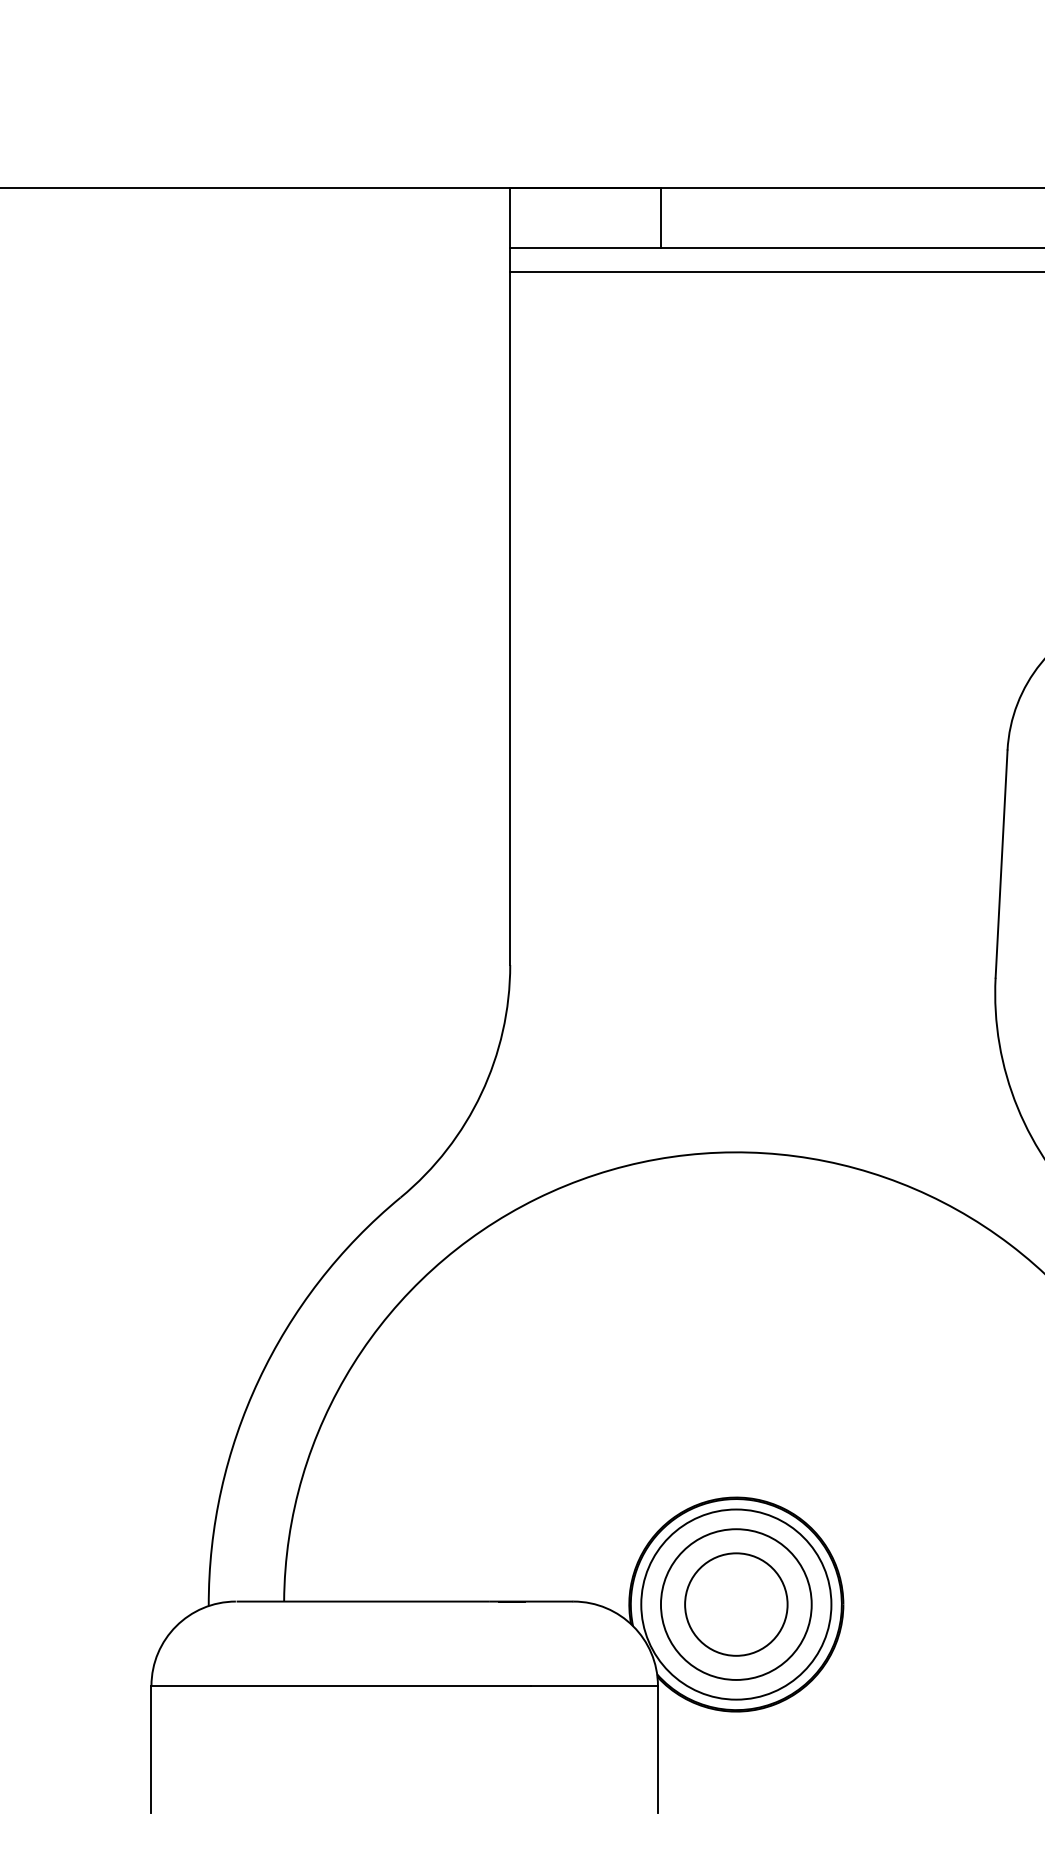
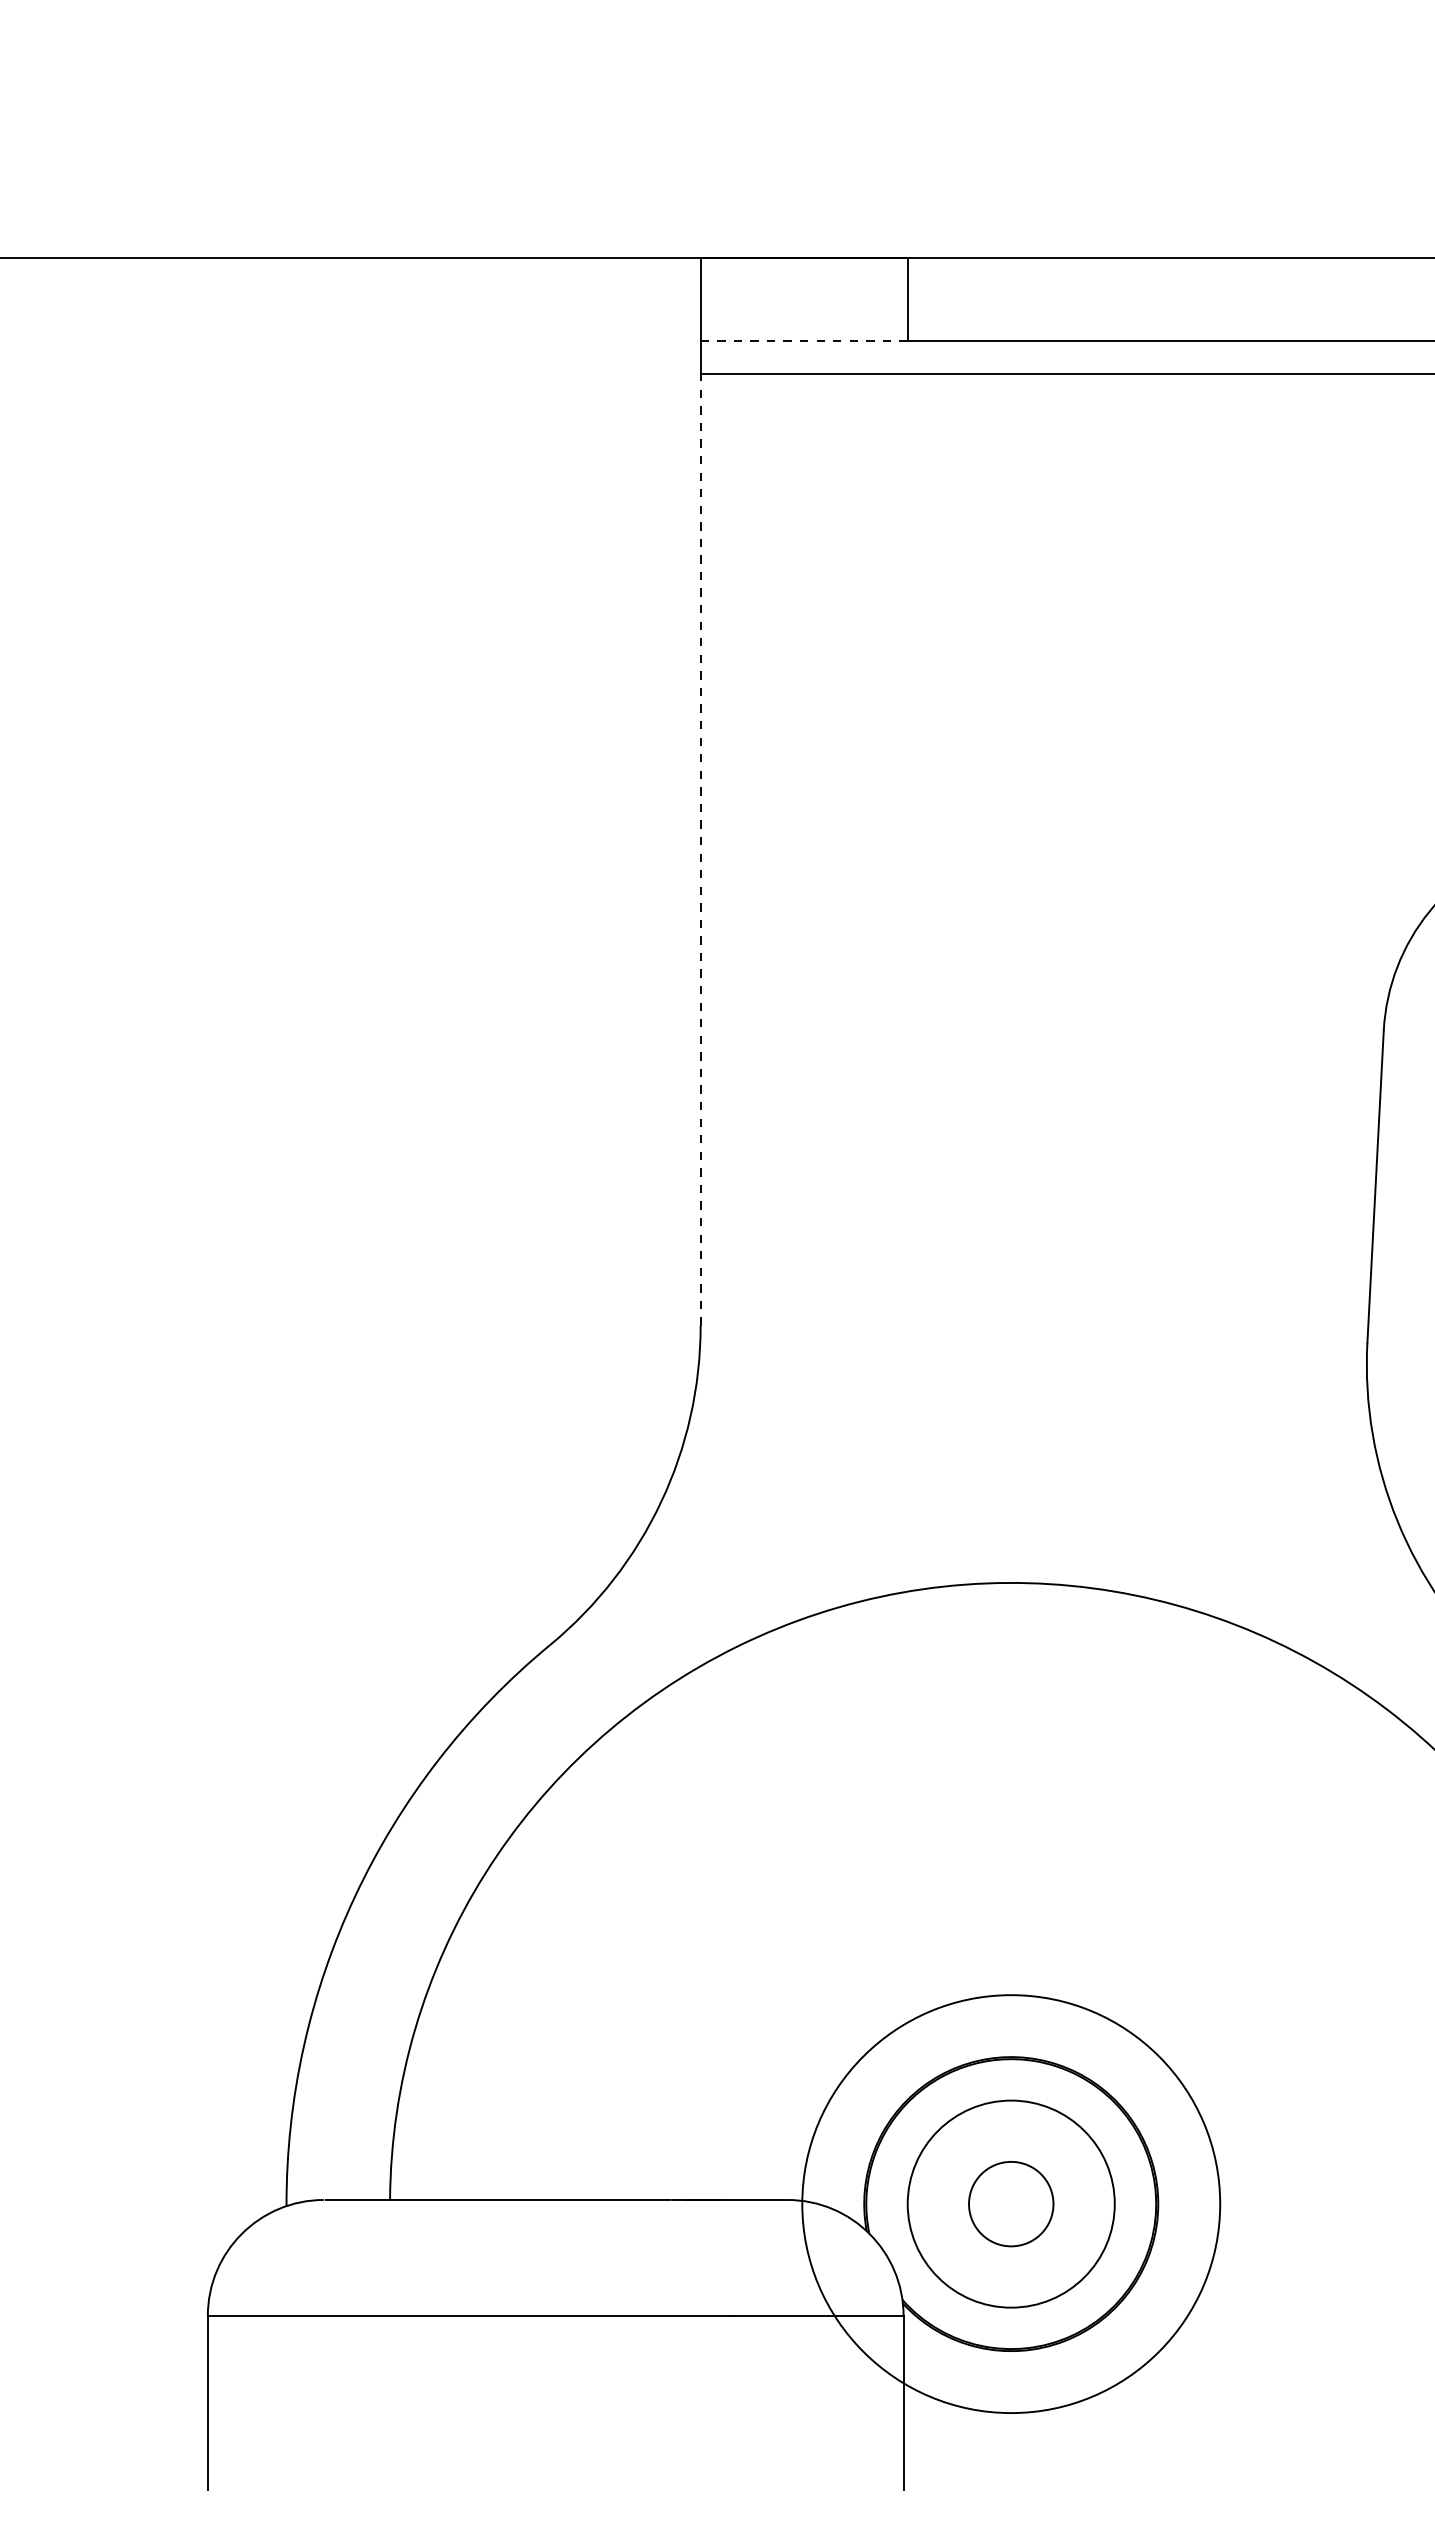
line: (585, 247) -> (804, 340), solid -> dashed
line: (510, 618) -> (700, 849), solid -> dashed
circle: (735, 1604) -> (1010, 2203), size x0.6
circle: (735, 1604) -> (1010, 2203), size x1.6

